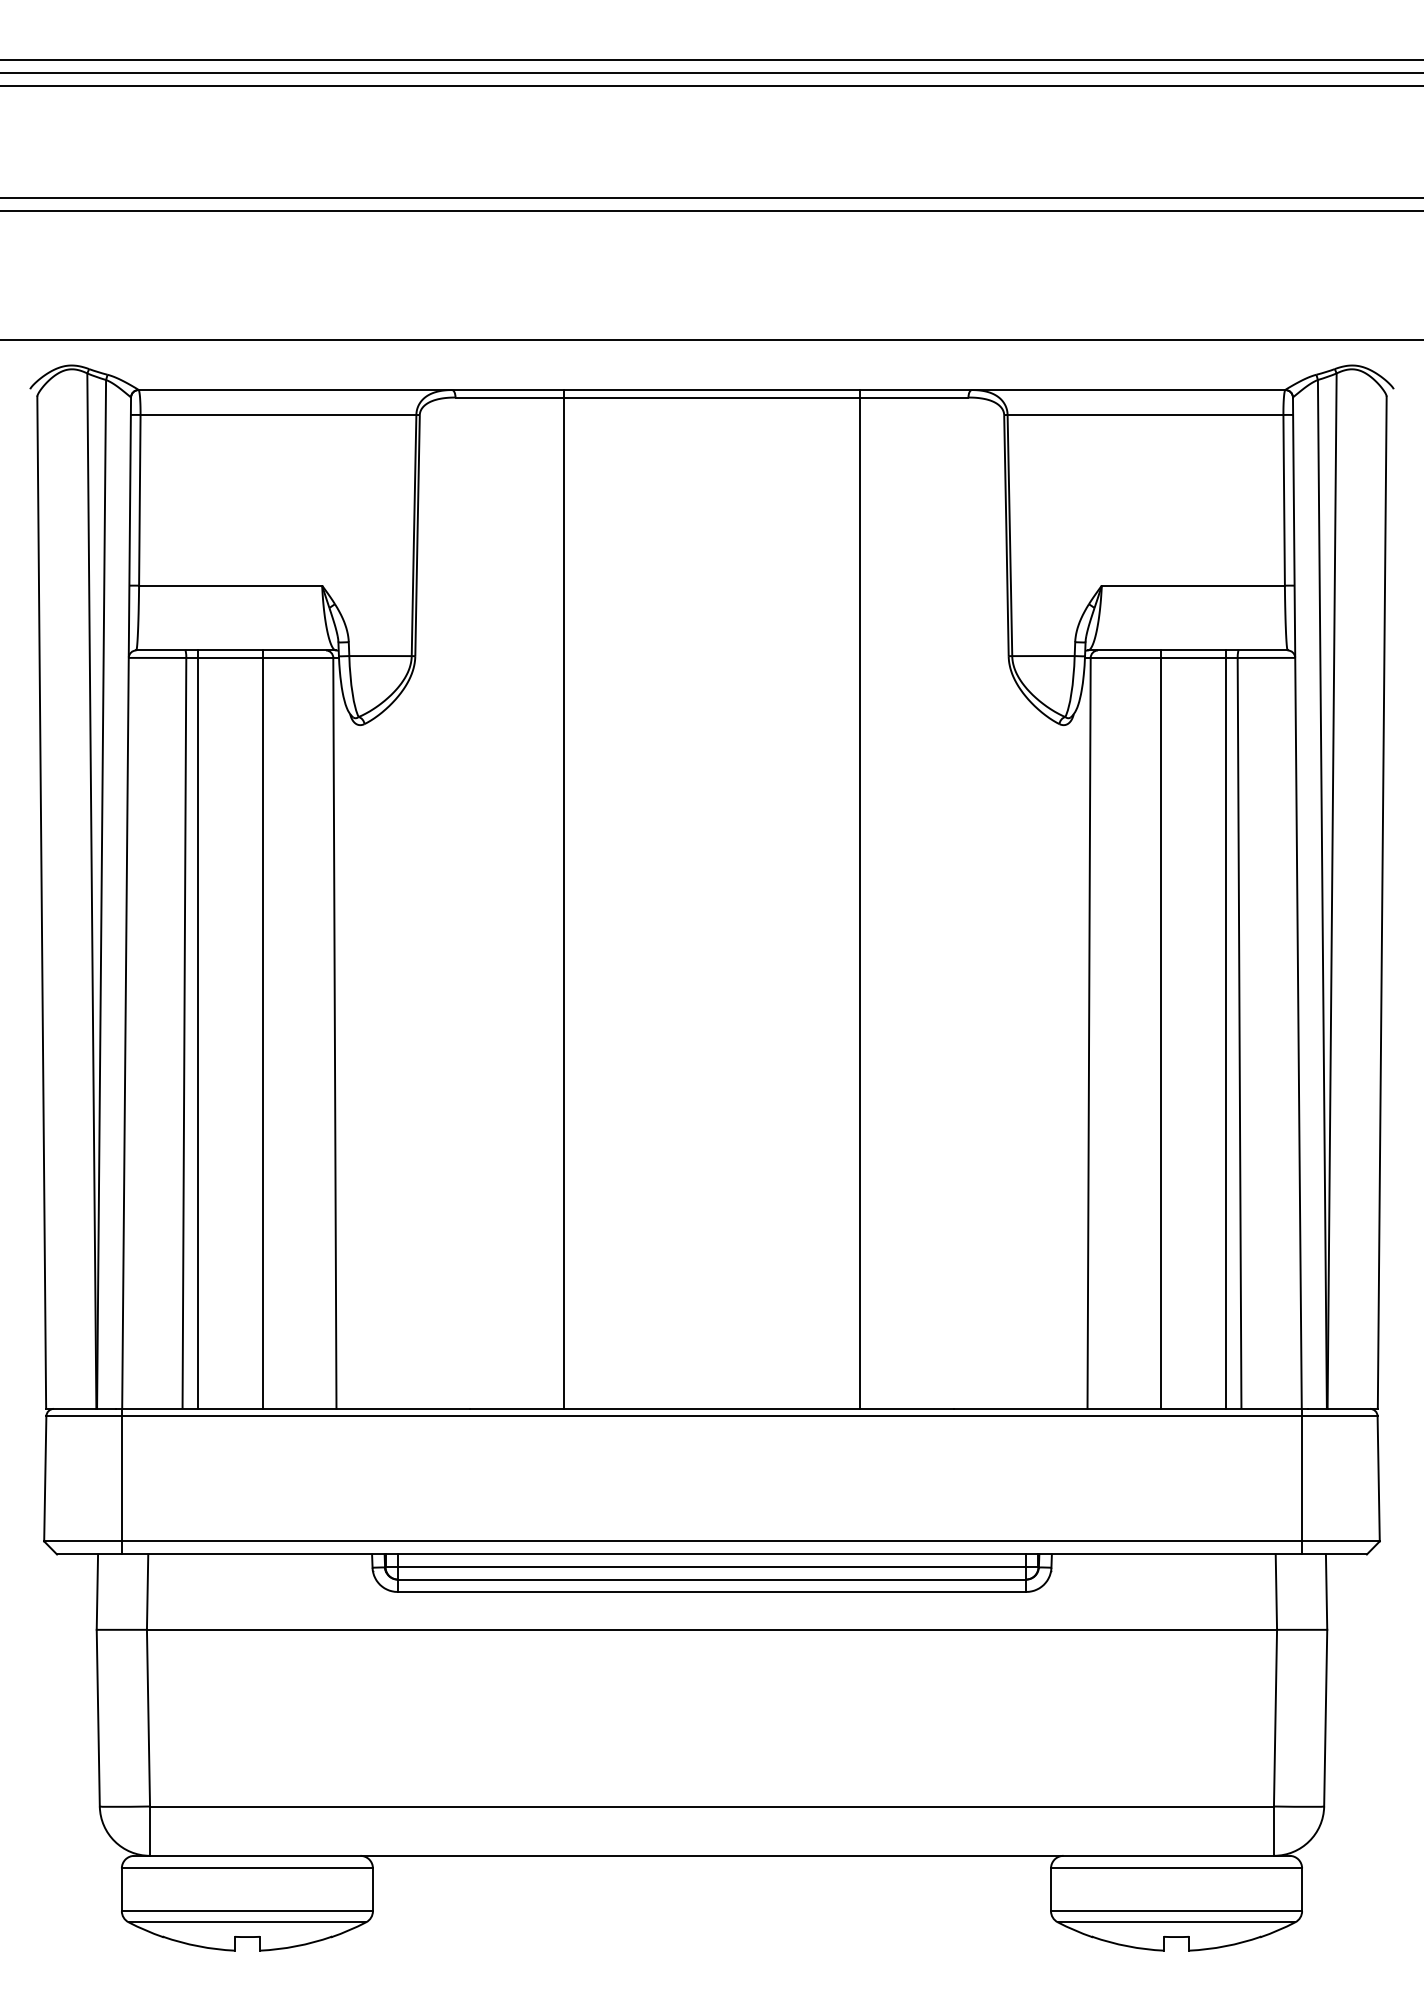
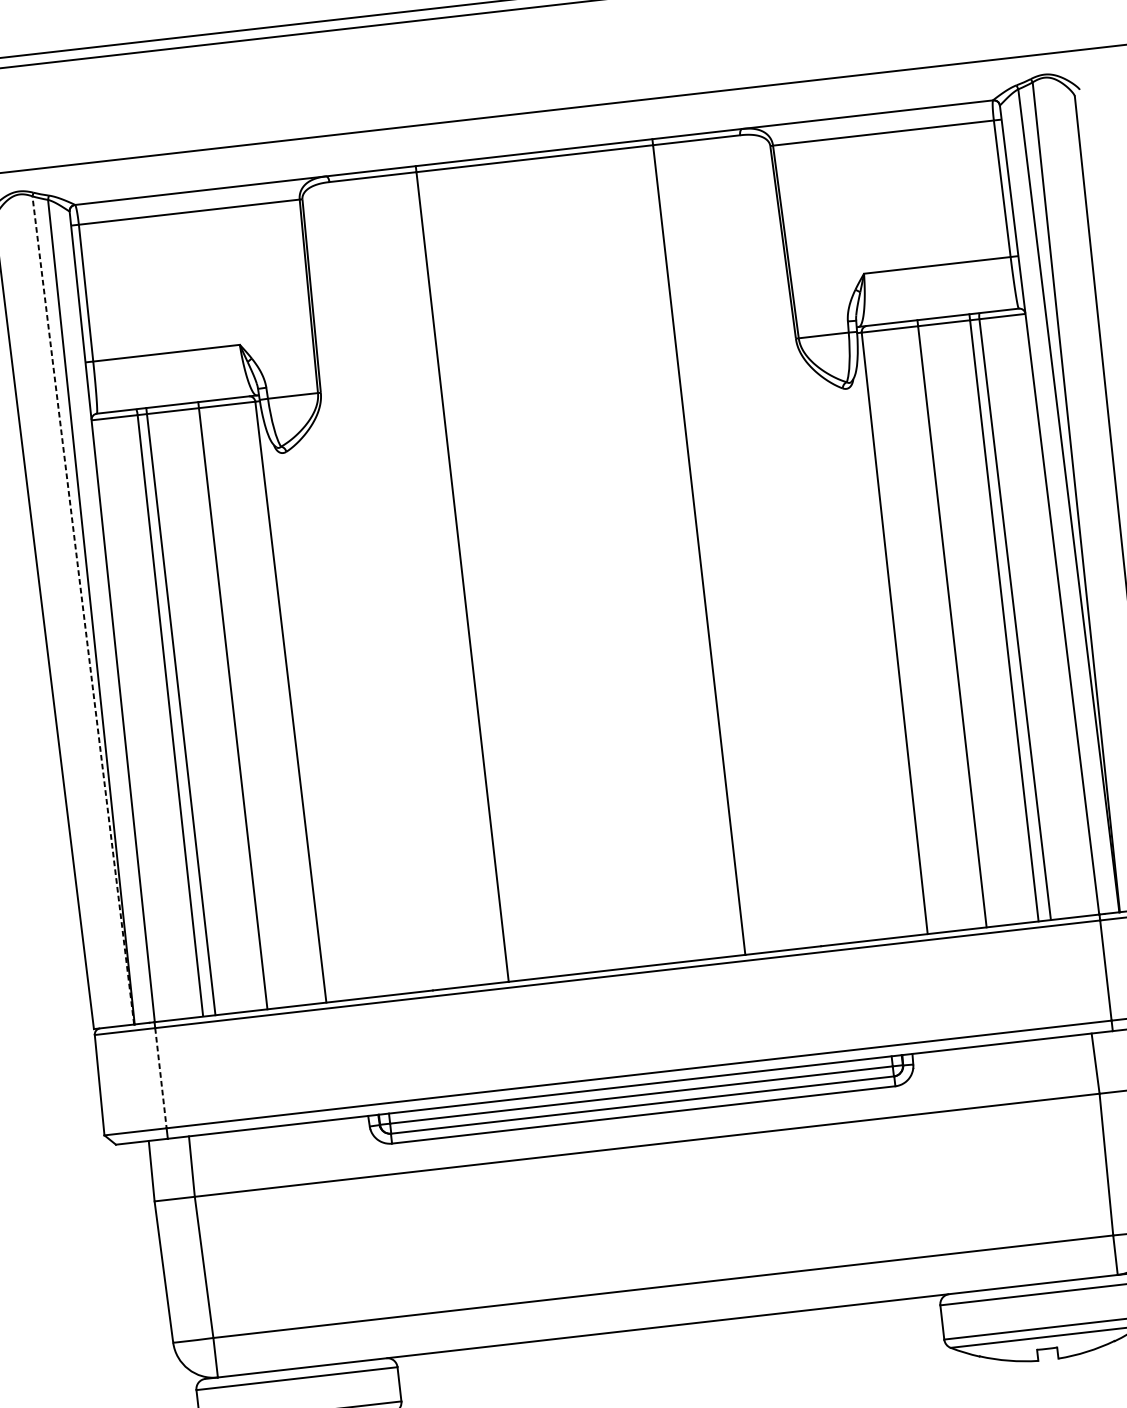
line: (91, 891) -> (83, 610), solid -> dashed
line: (121, 1478) -> (160, 1077), solid -> dashed

